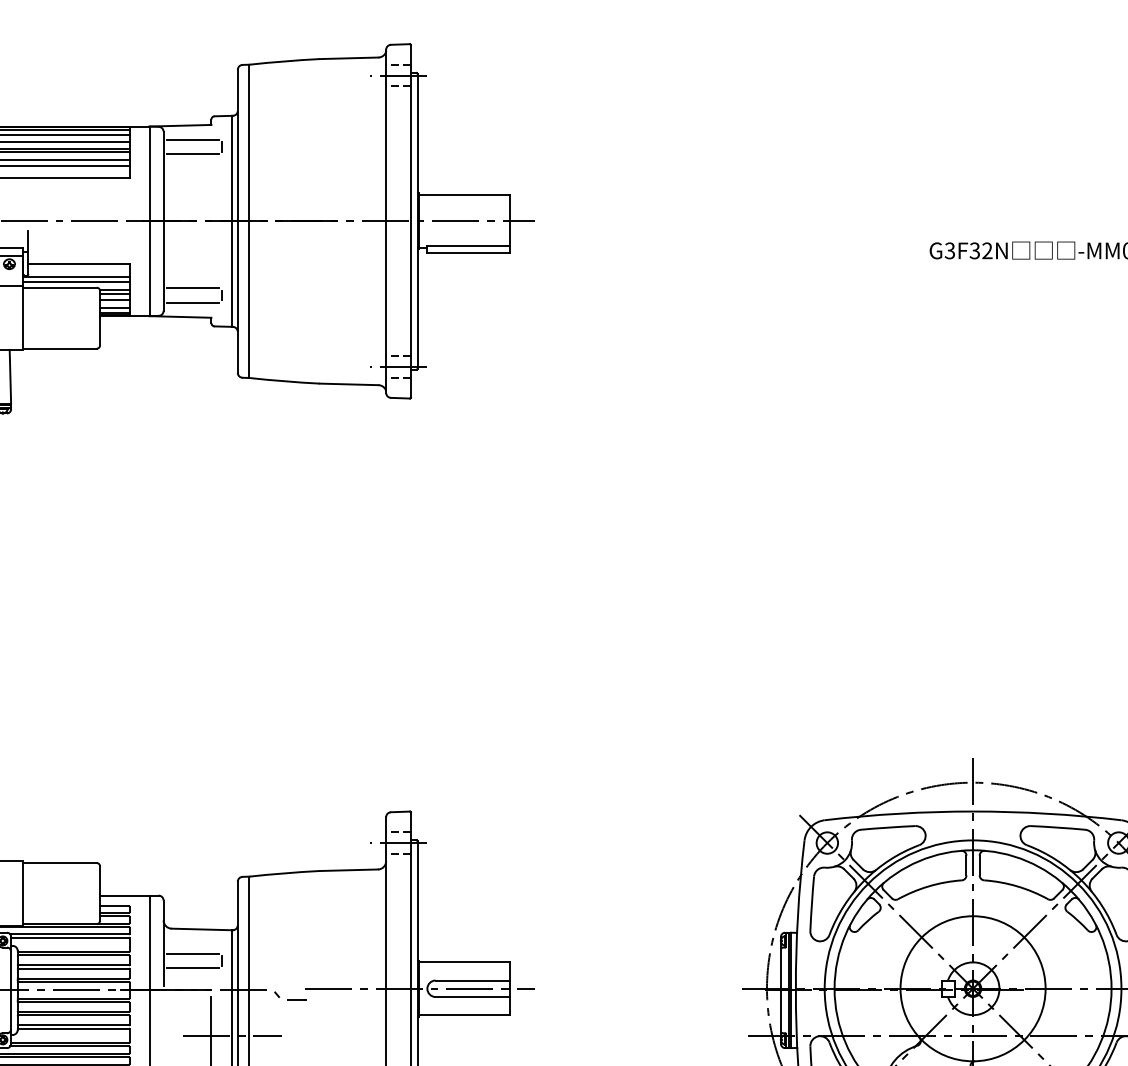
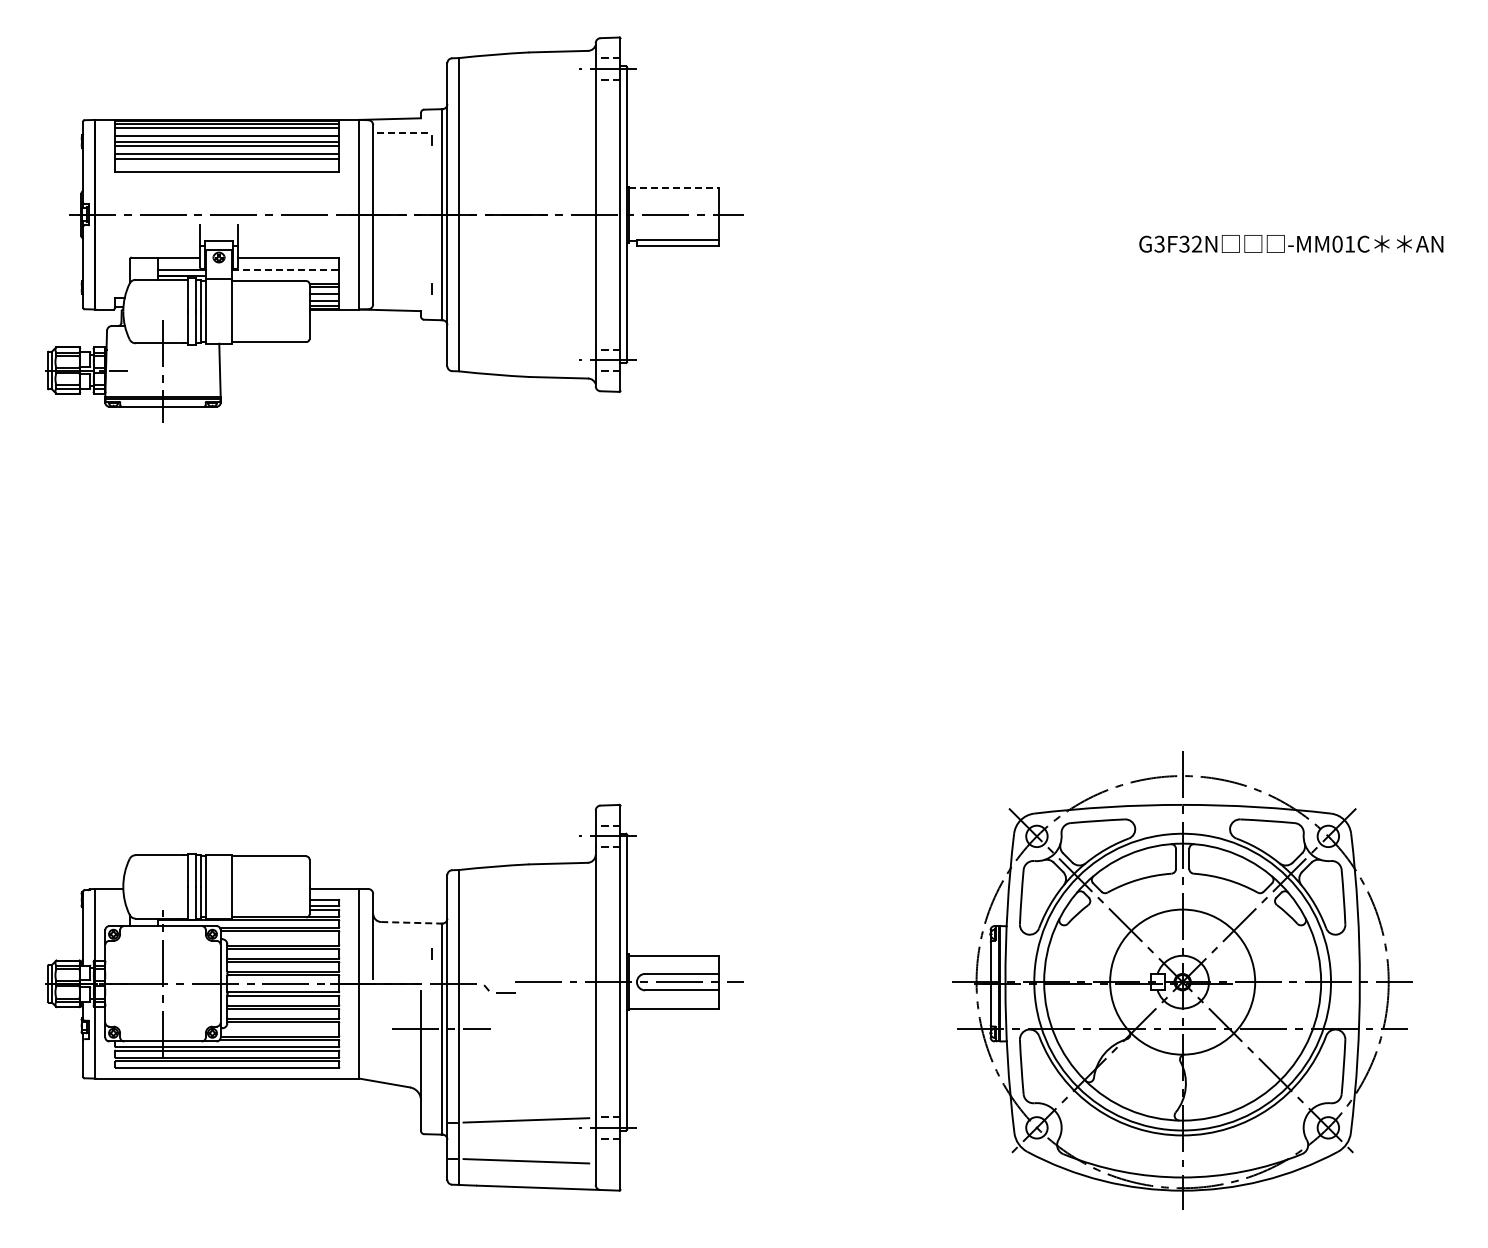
line: (192, 140) -> (402, 133), solid -> dashed
line: (192, 154) -> (402, 147), removed
line: (464, 195) -> (674, 188), solid -> dashed
line: (75, 277) -> (285, 270), solid -> dashed
line: (75, 282) -> (285, 275), removed
line: (192, 288) -> (402, 281), removed
line: (192, 303) -> (402, 296), removed
line: (201, 929) -> (411, 922), solid -> dashed
line: (192, 954) -> (402, 947), removed
line: (192, 968) -> (402, 961), removed

